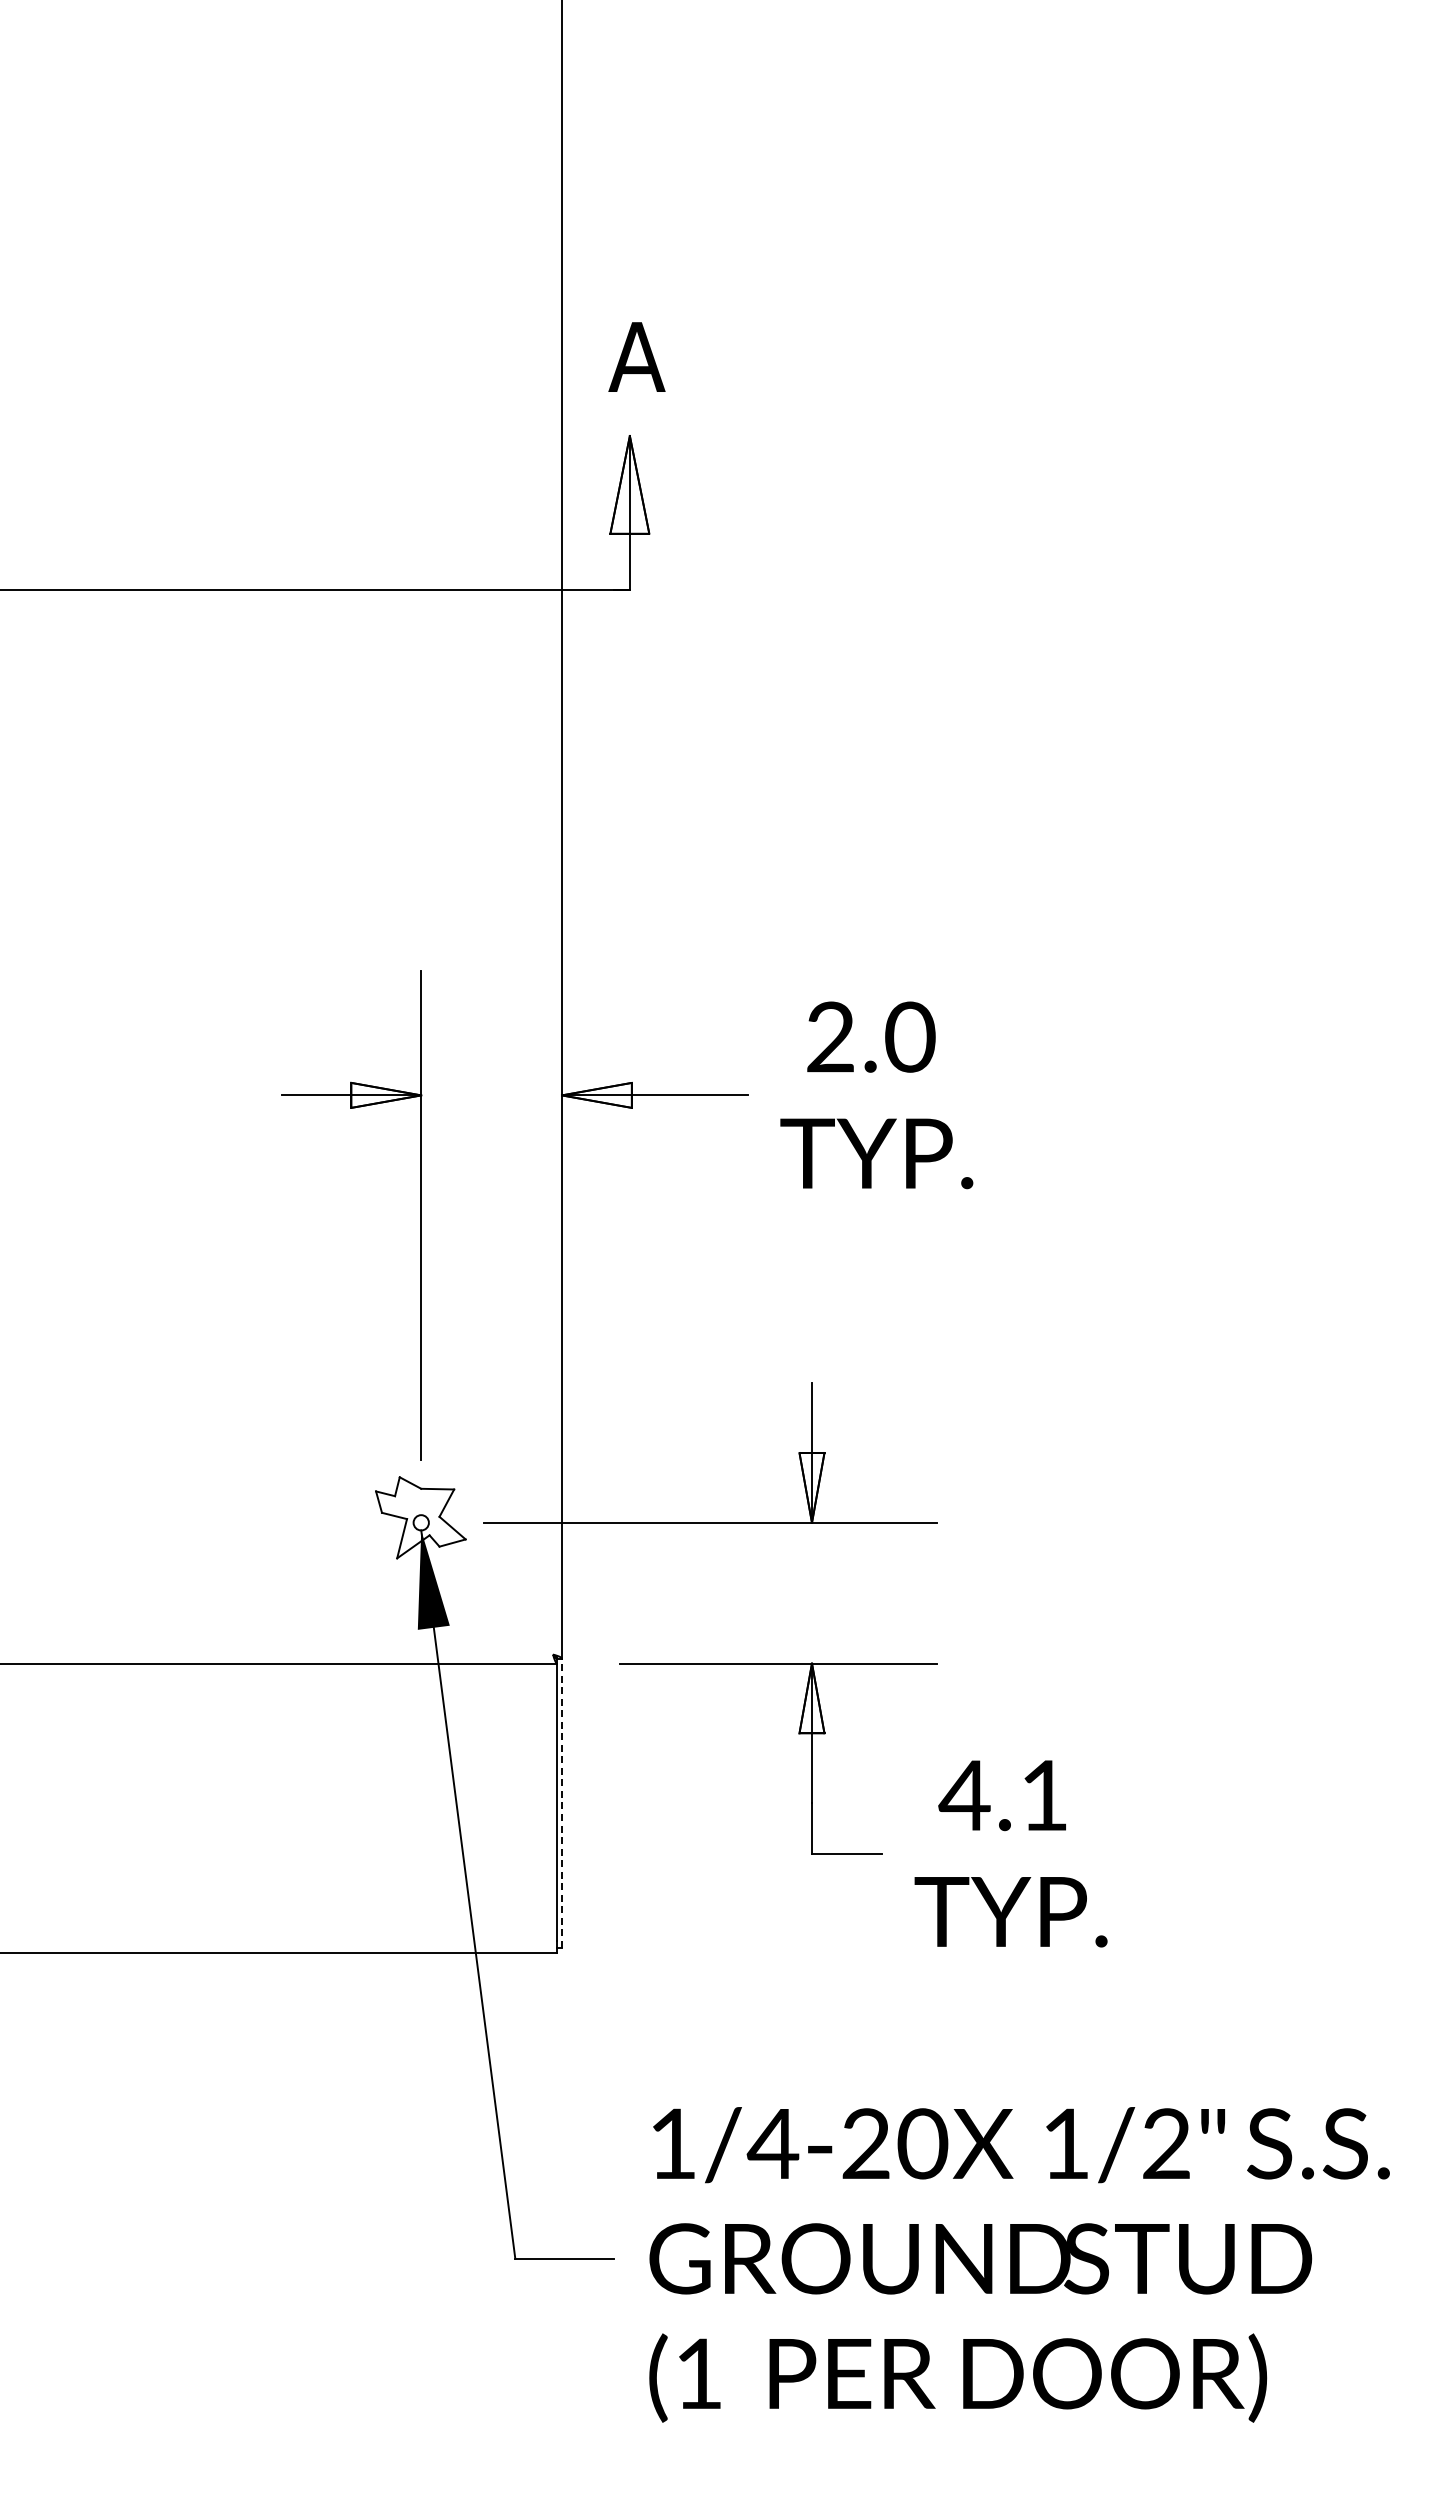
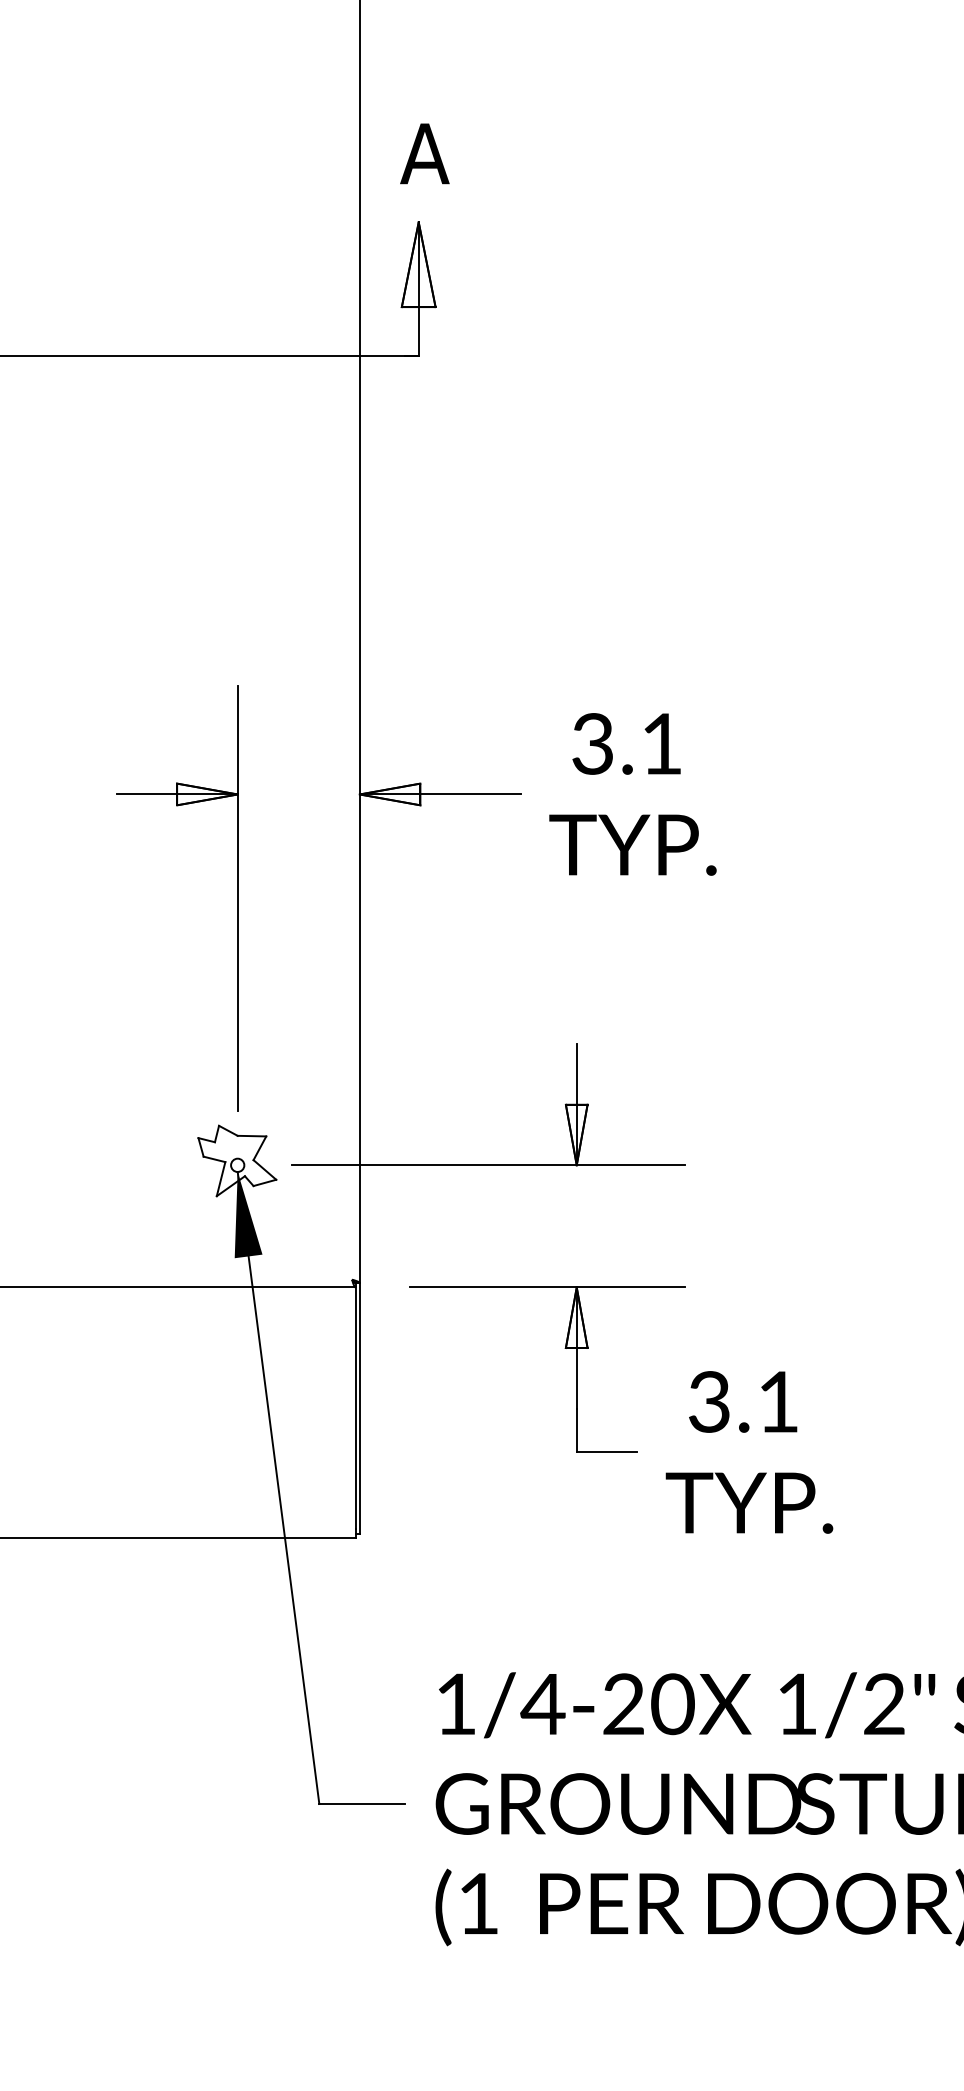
text: (871, 1036) -> (628, 743), 2.0 -> 3.1
text: (964, 1795) -> (709, 1401), 4.1 -> 3.1
line: (561, 1803) -> (359, 1408), dashed -> solid

